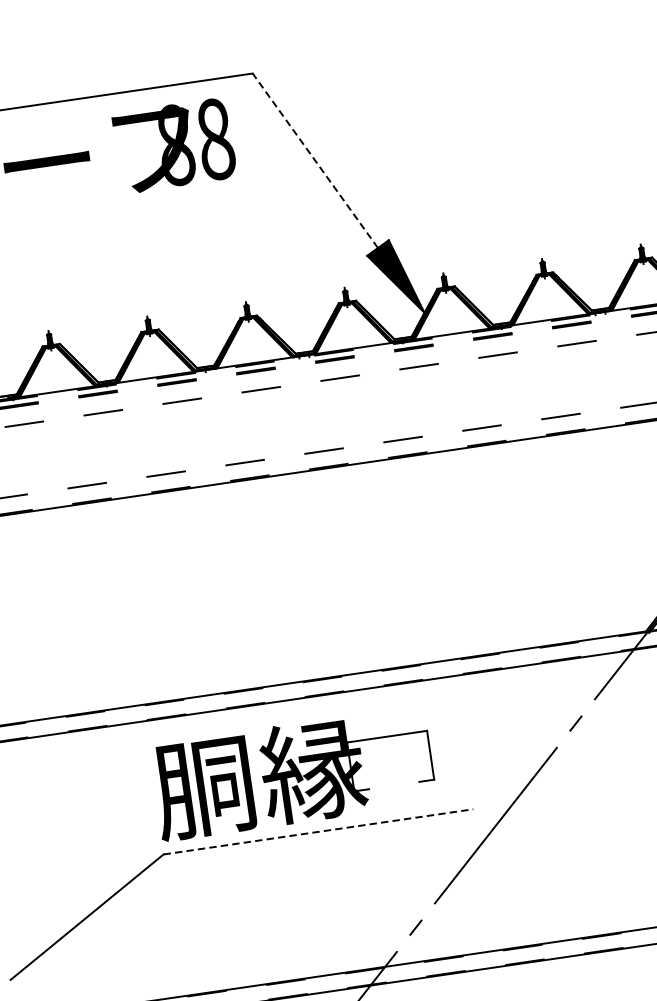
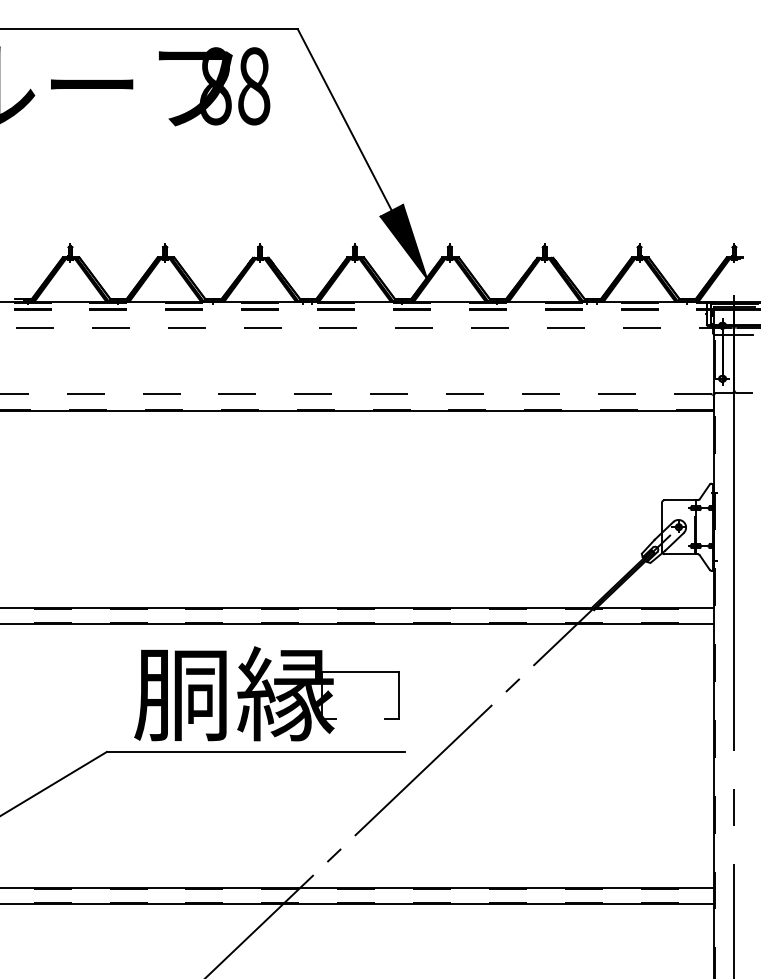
line: (314, 160) -> (344, 119), dashed -> solid
part: (292, 773) -> (266, 693), moved
line: (318, 831) -> (255, 751), dashed -> solid

